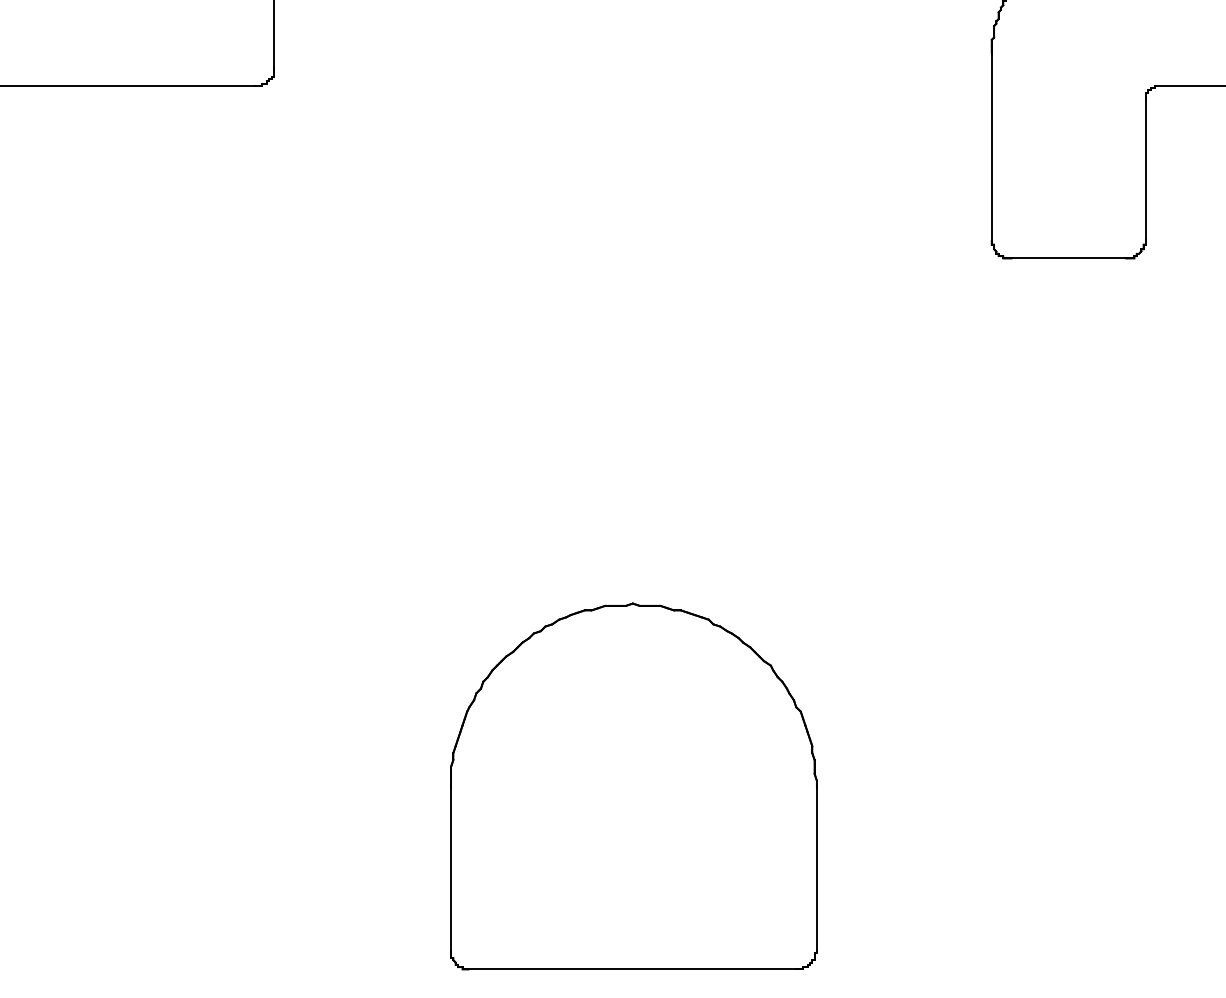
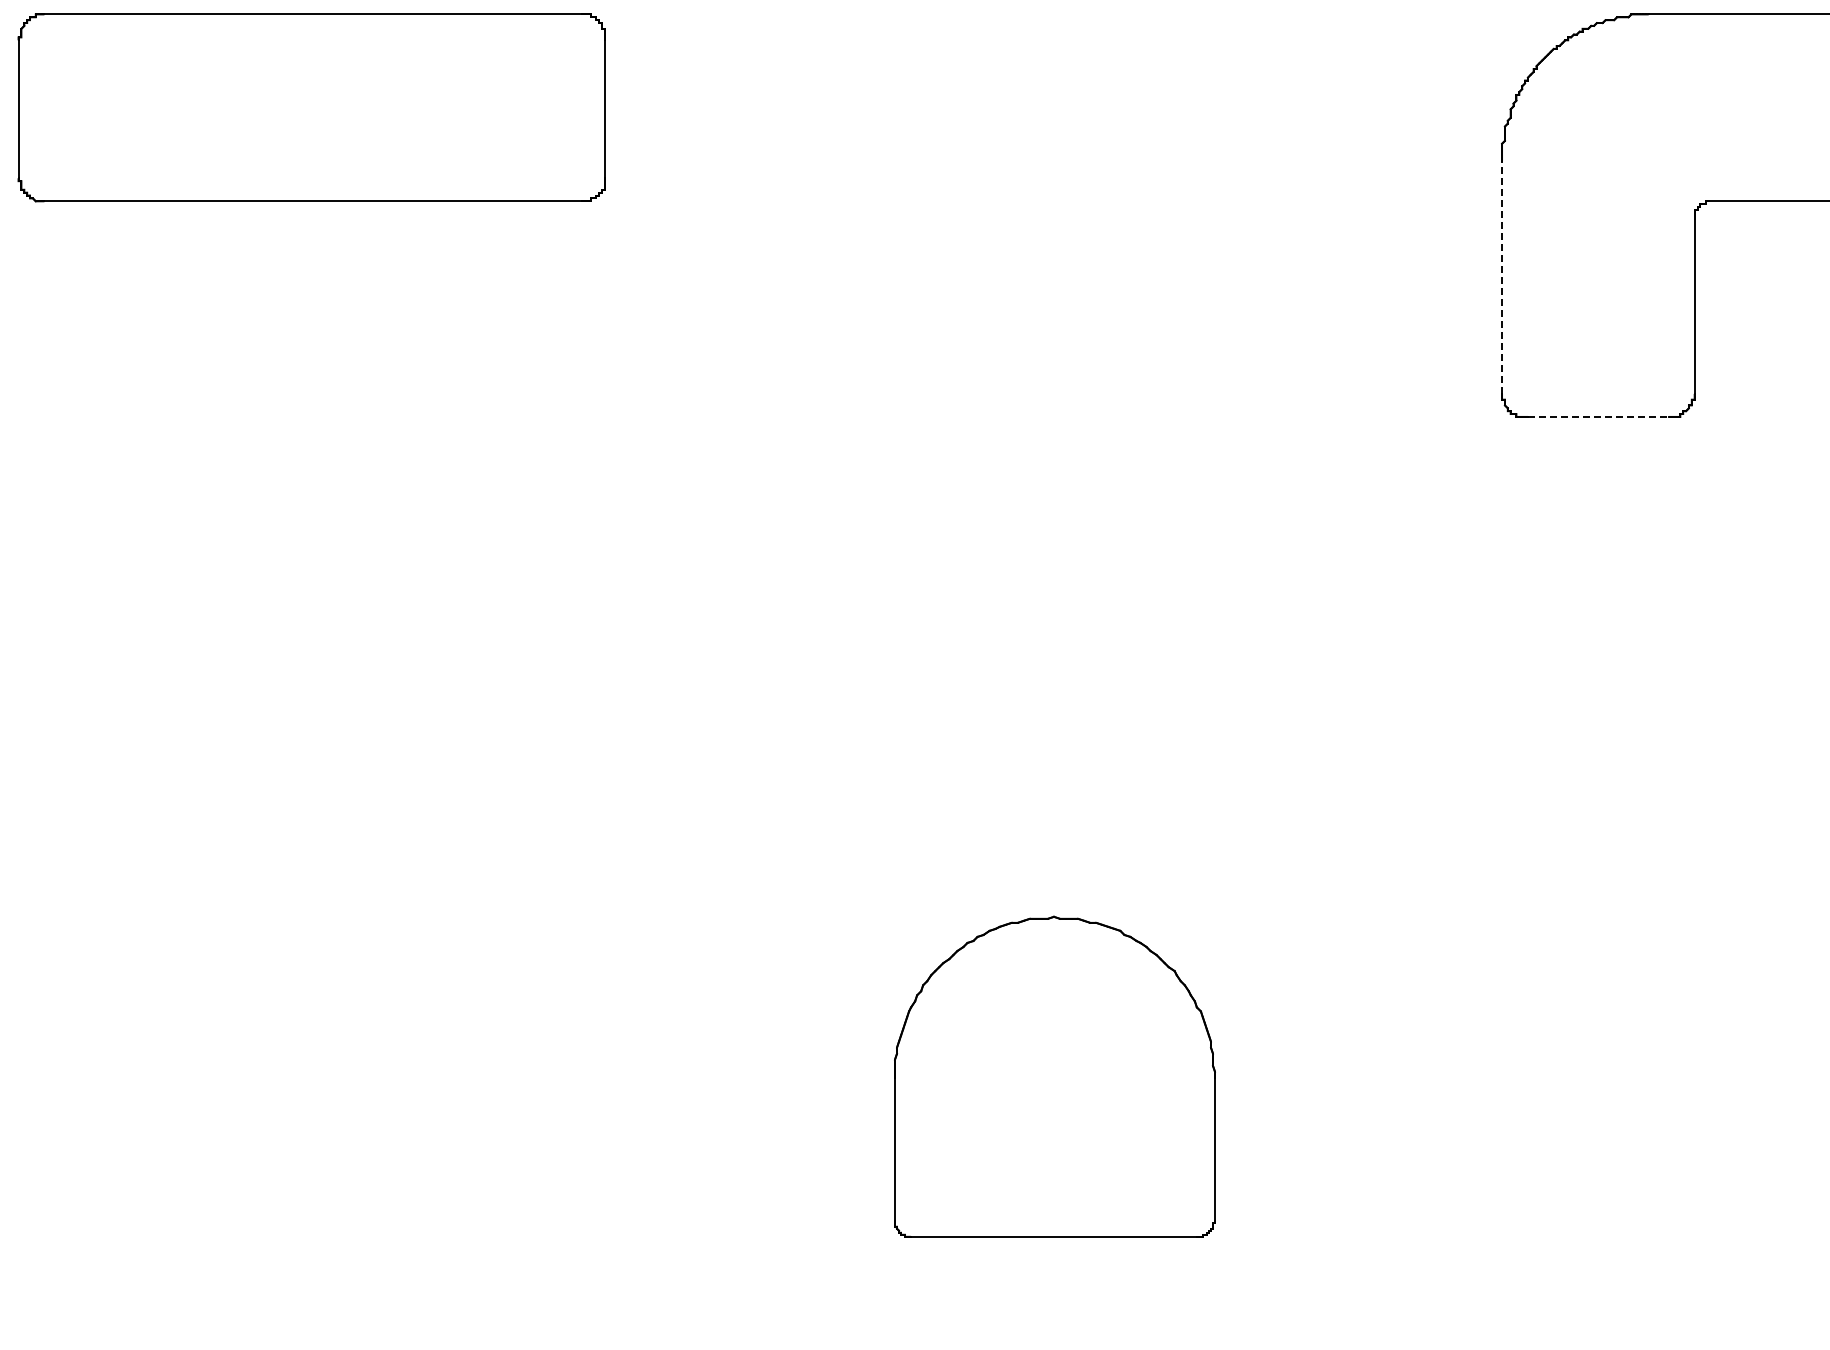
line: (992, 146) -> (1502, 276), solid -> dashed
line: (1068, 258) -> (1598, 416), solid -> dashed
part: (633, 786) -> (1054, 1076), size x0.7

